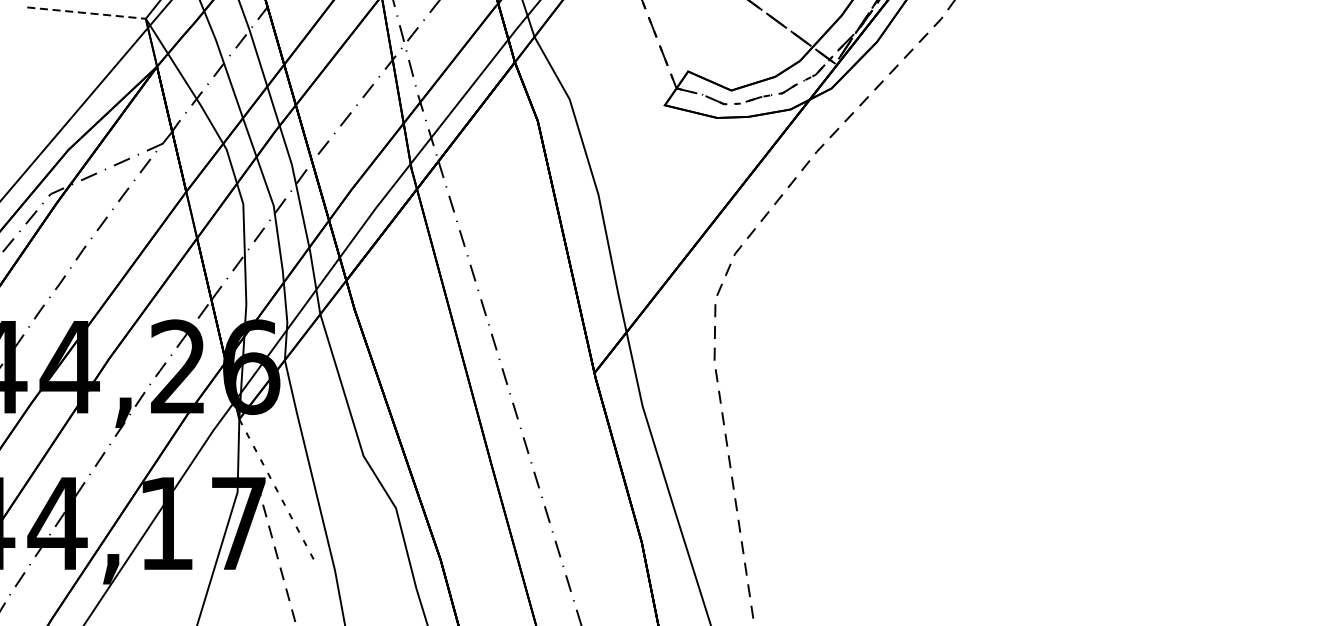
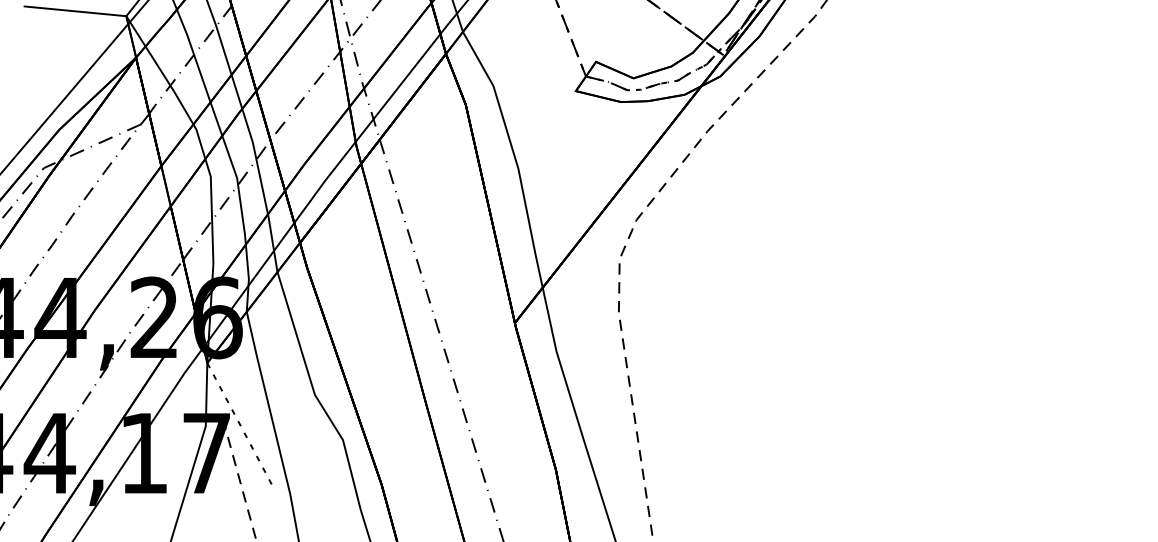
line: (87, 13) -> (75, 11), dashed -> solid

